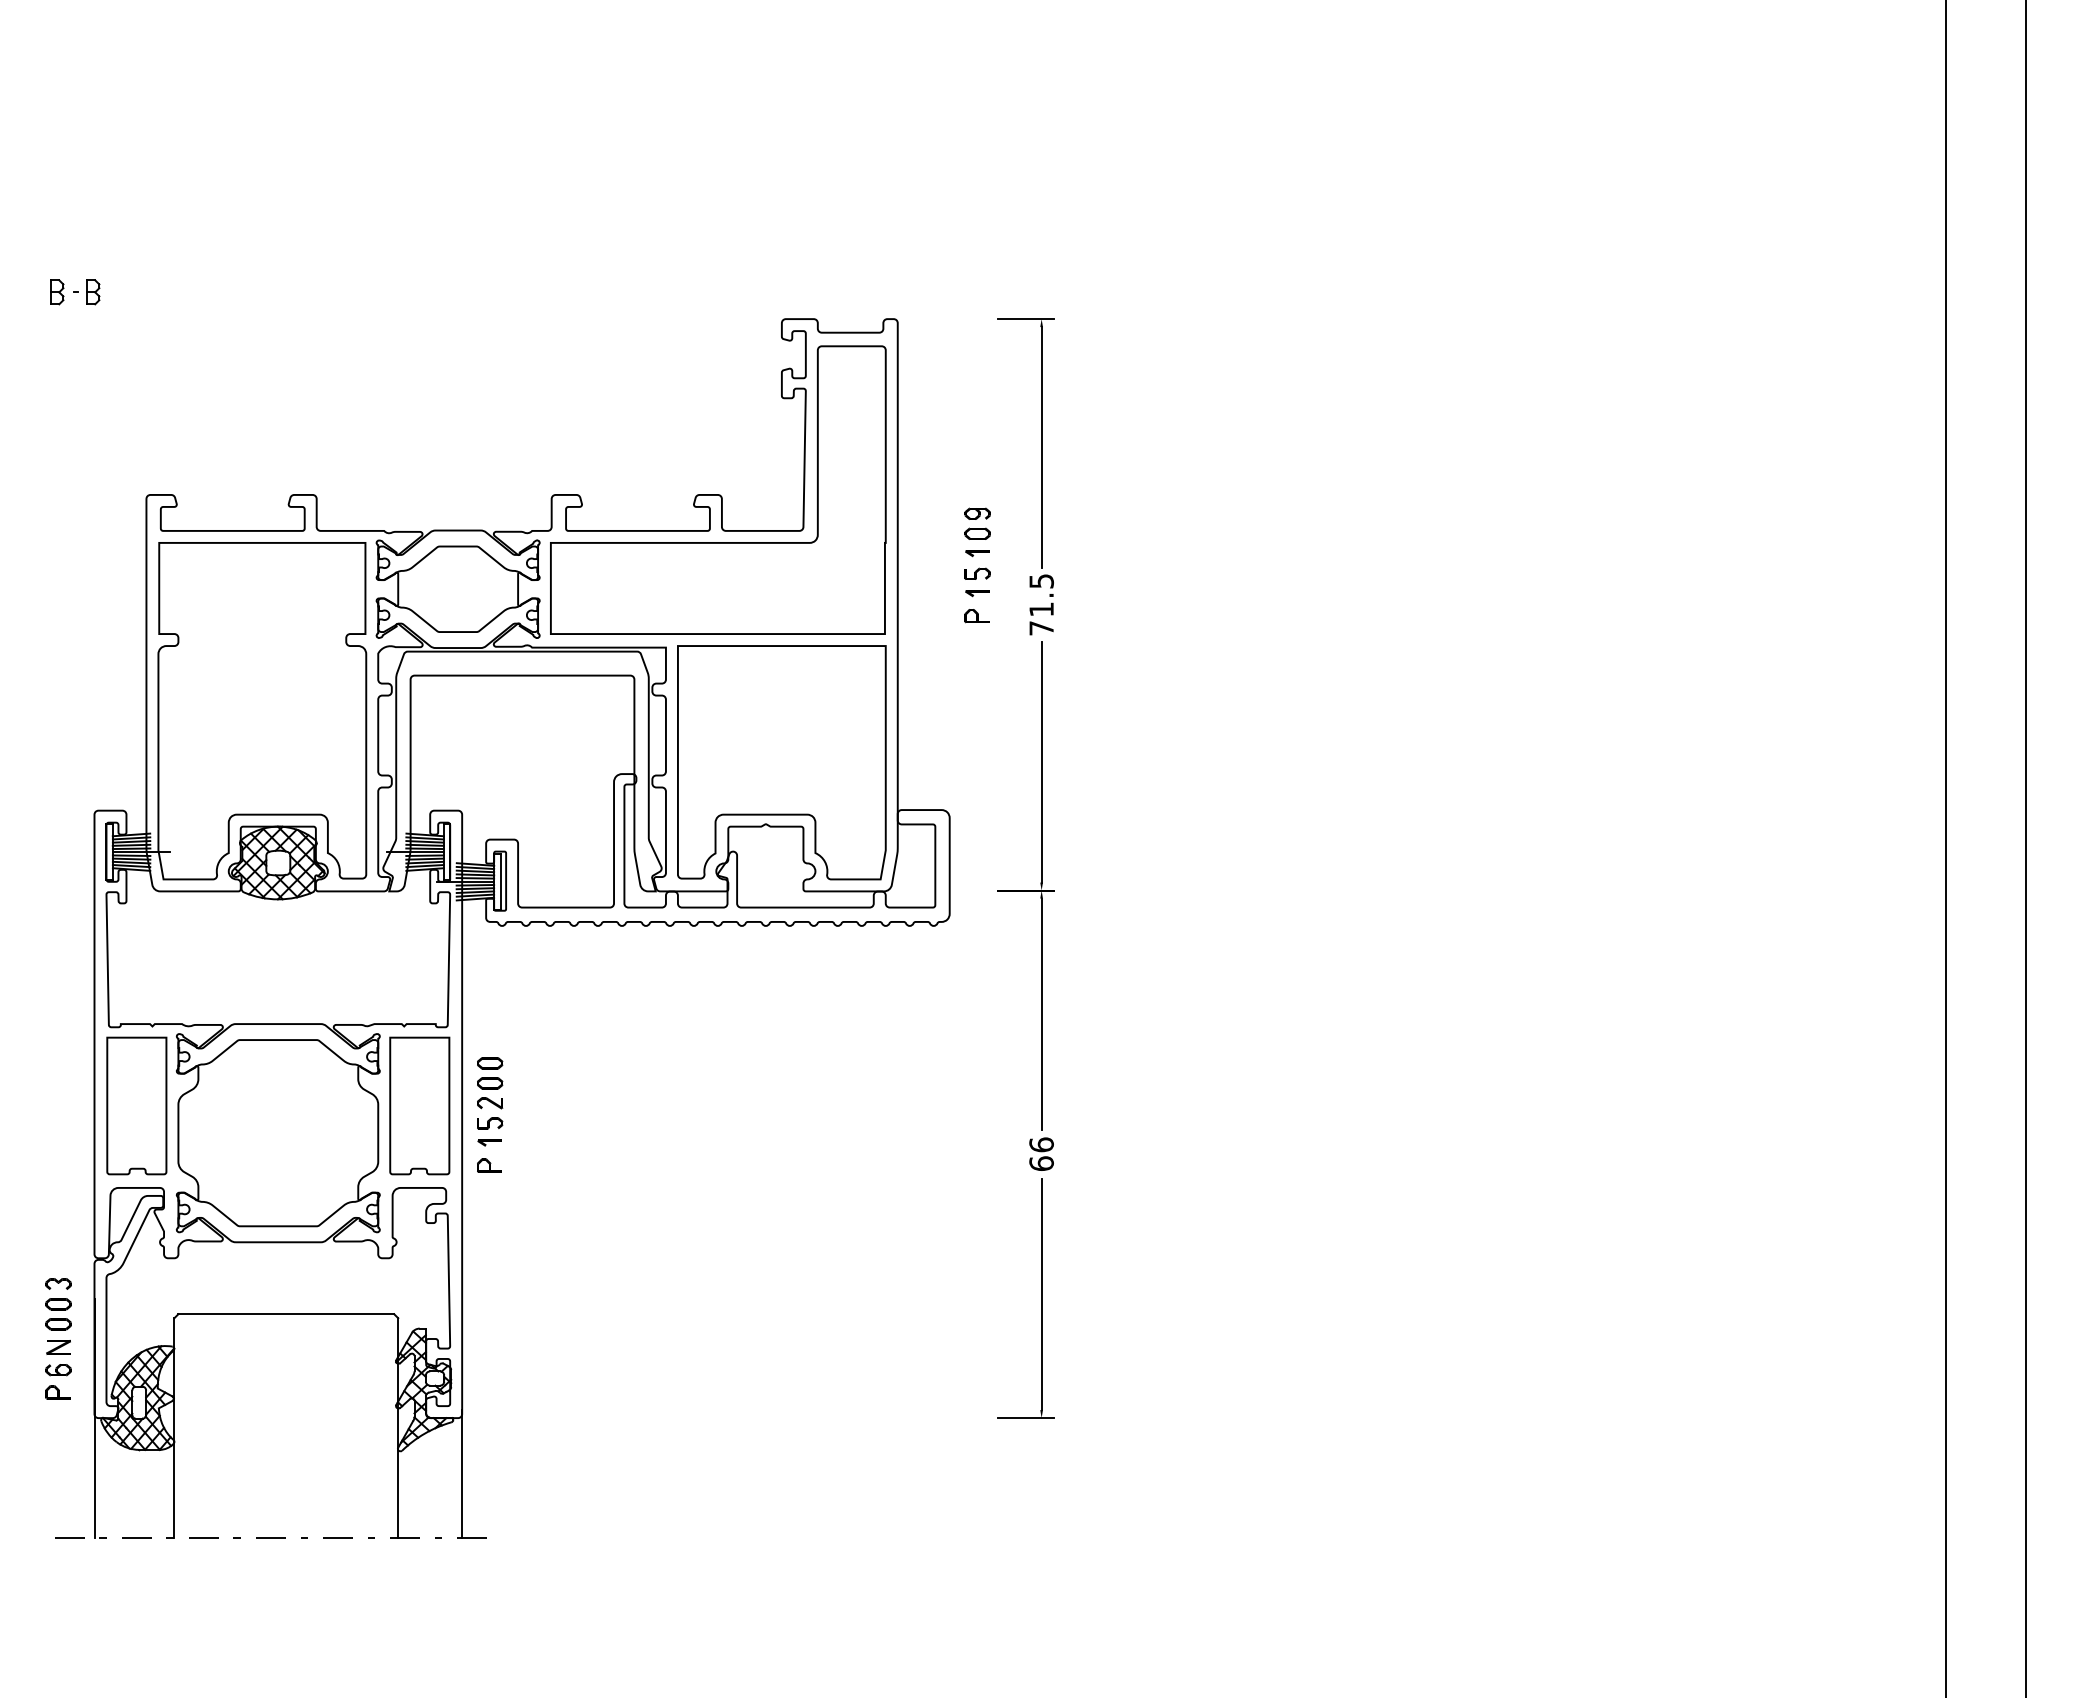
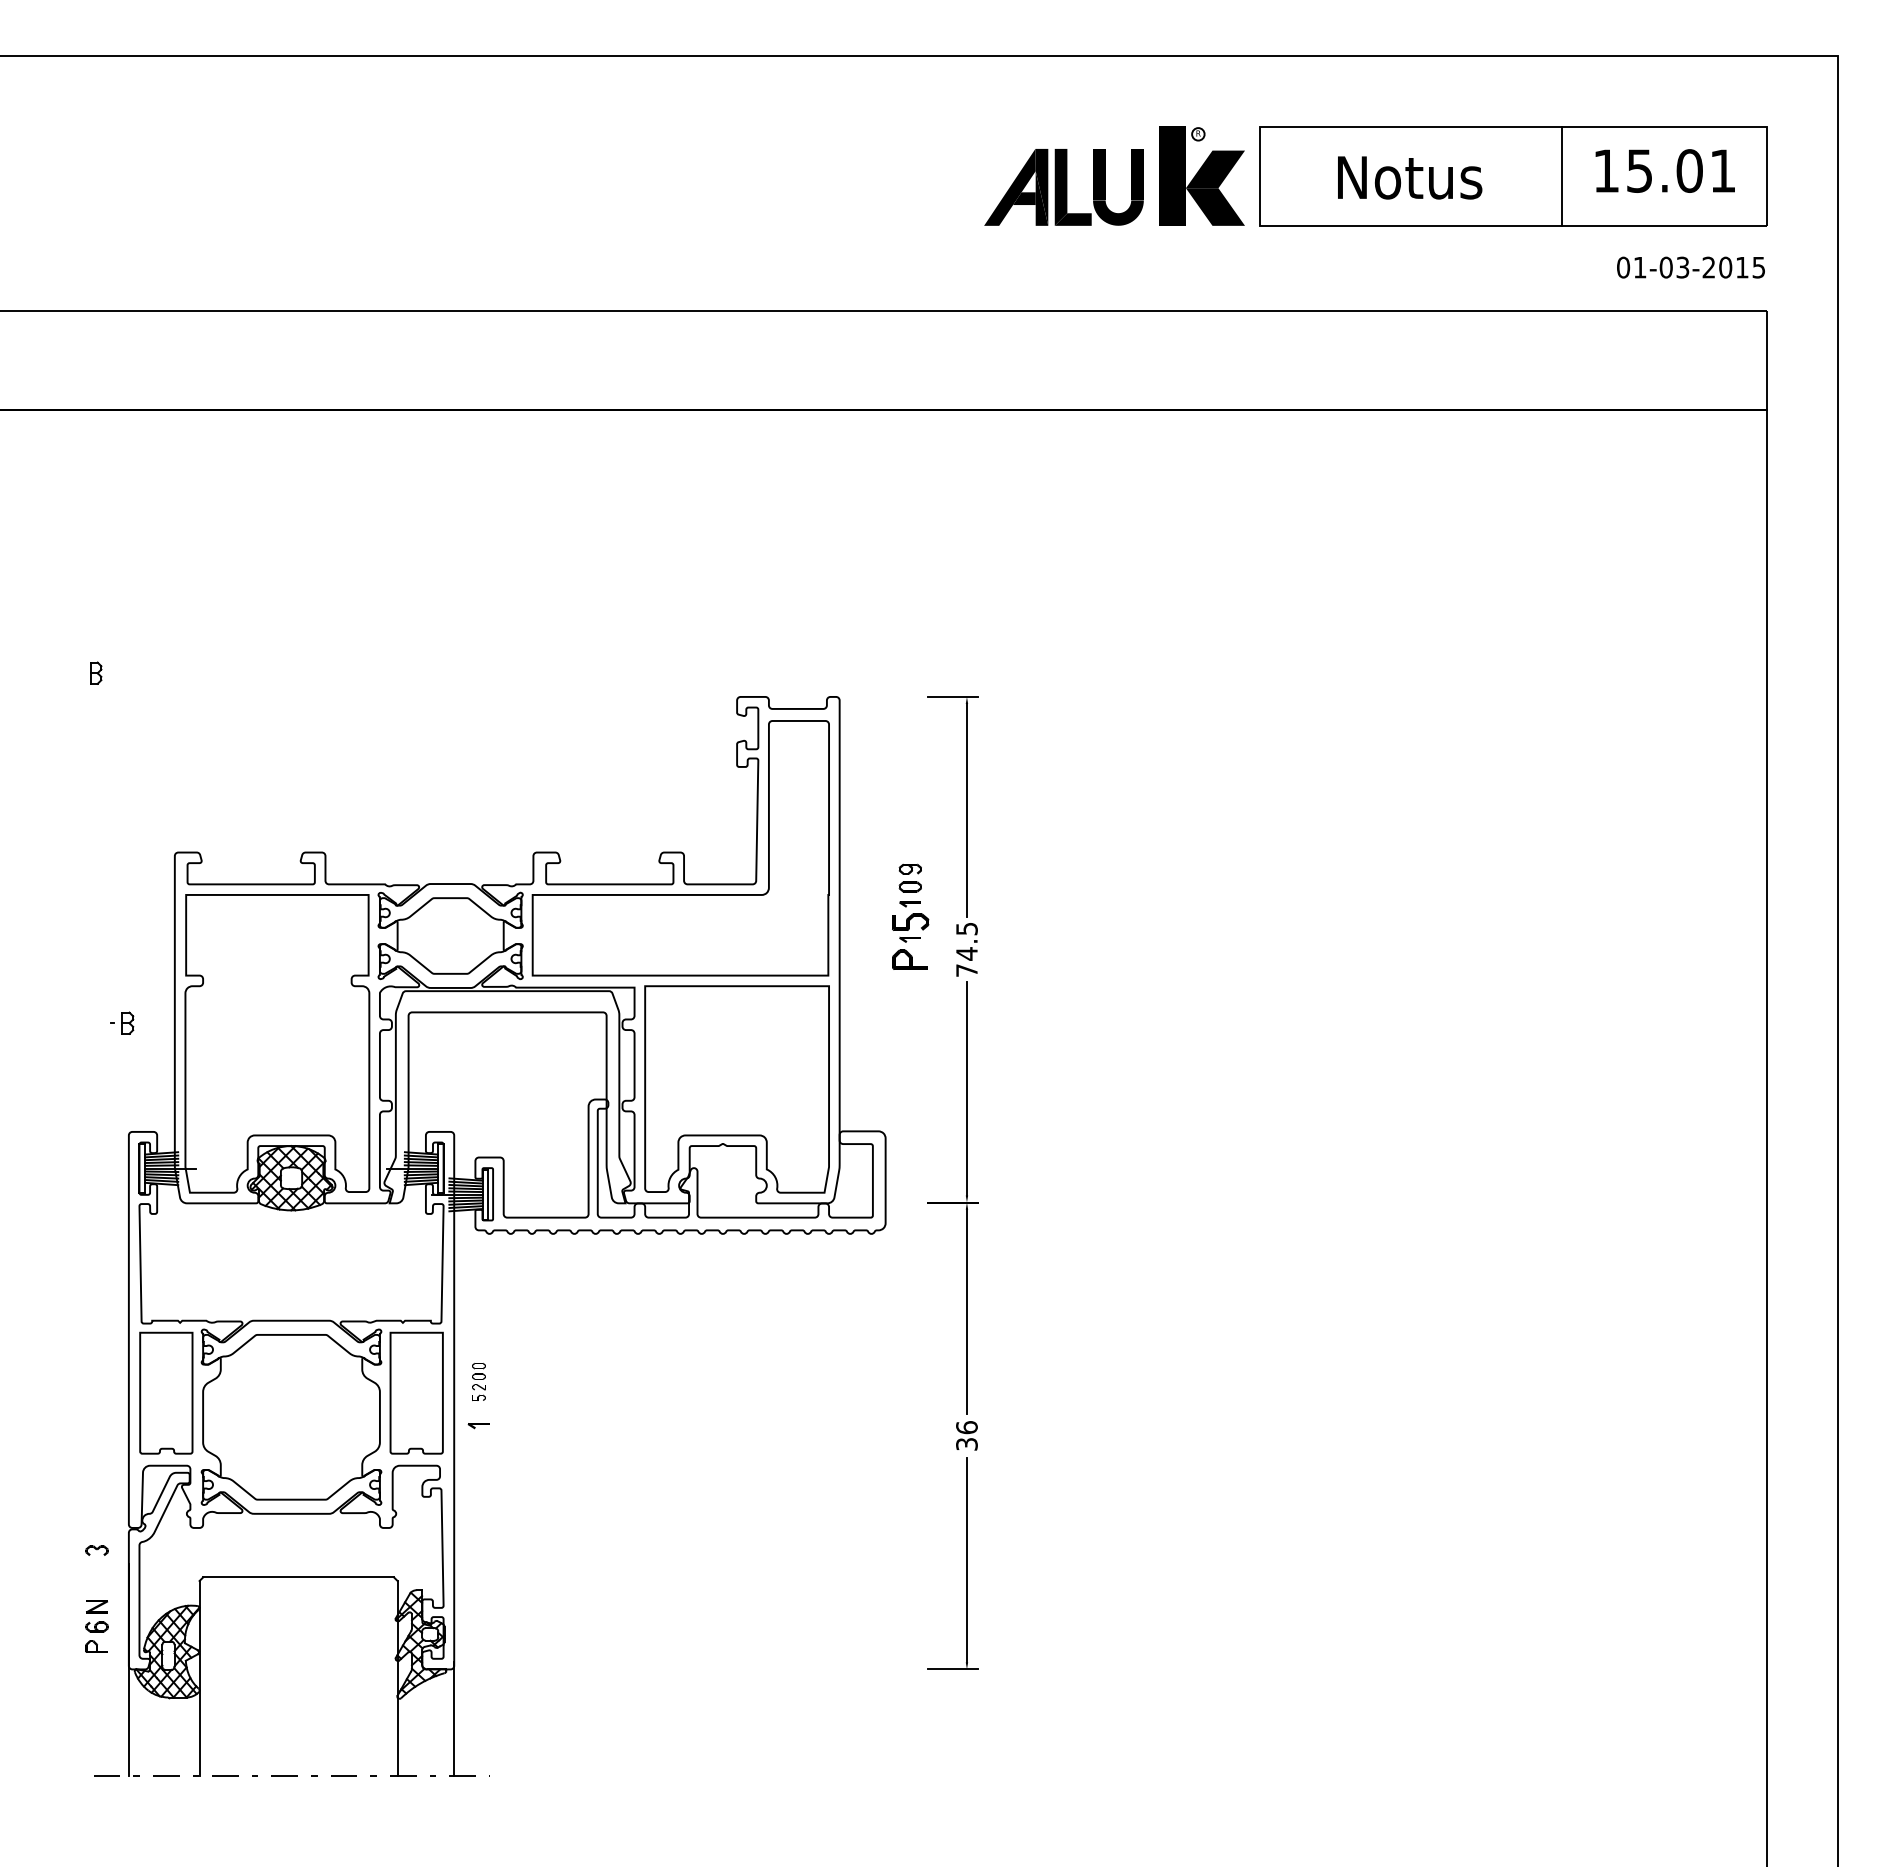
part: (87, 291) -> (122, 1022), moved
part: (976, 574) -> (909, 922), size x1.6
text: (1041, 609) -> (966, 953), 71.5 -> 74.5
part: (976, 615) -> (909, 959), size x1.6
part: (489, 1092) -> (478, 1381), size x0.6
text: (1041, 1162) -> (966, 1443), 66 -> 36
part: (489, 1165) -> (478, 1445), removed
part: (57, 1314) -> (96, 1577), removed

